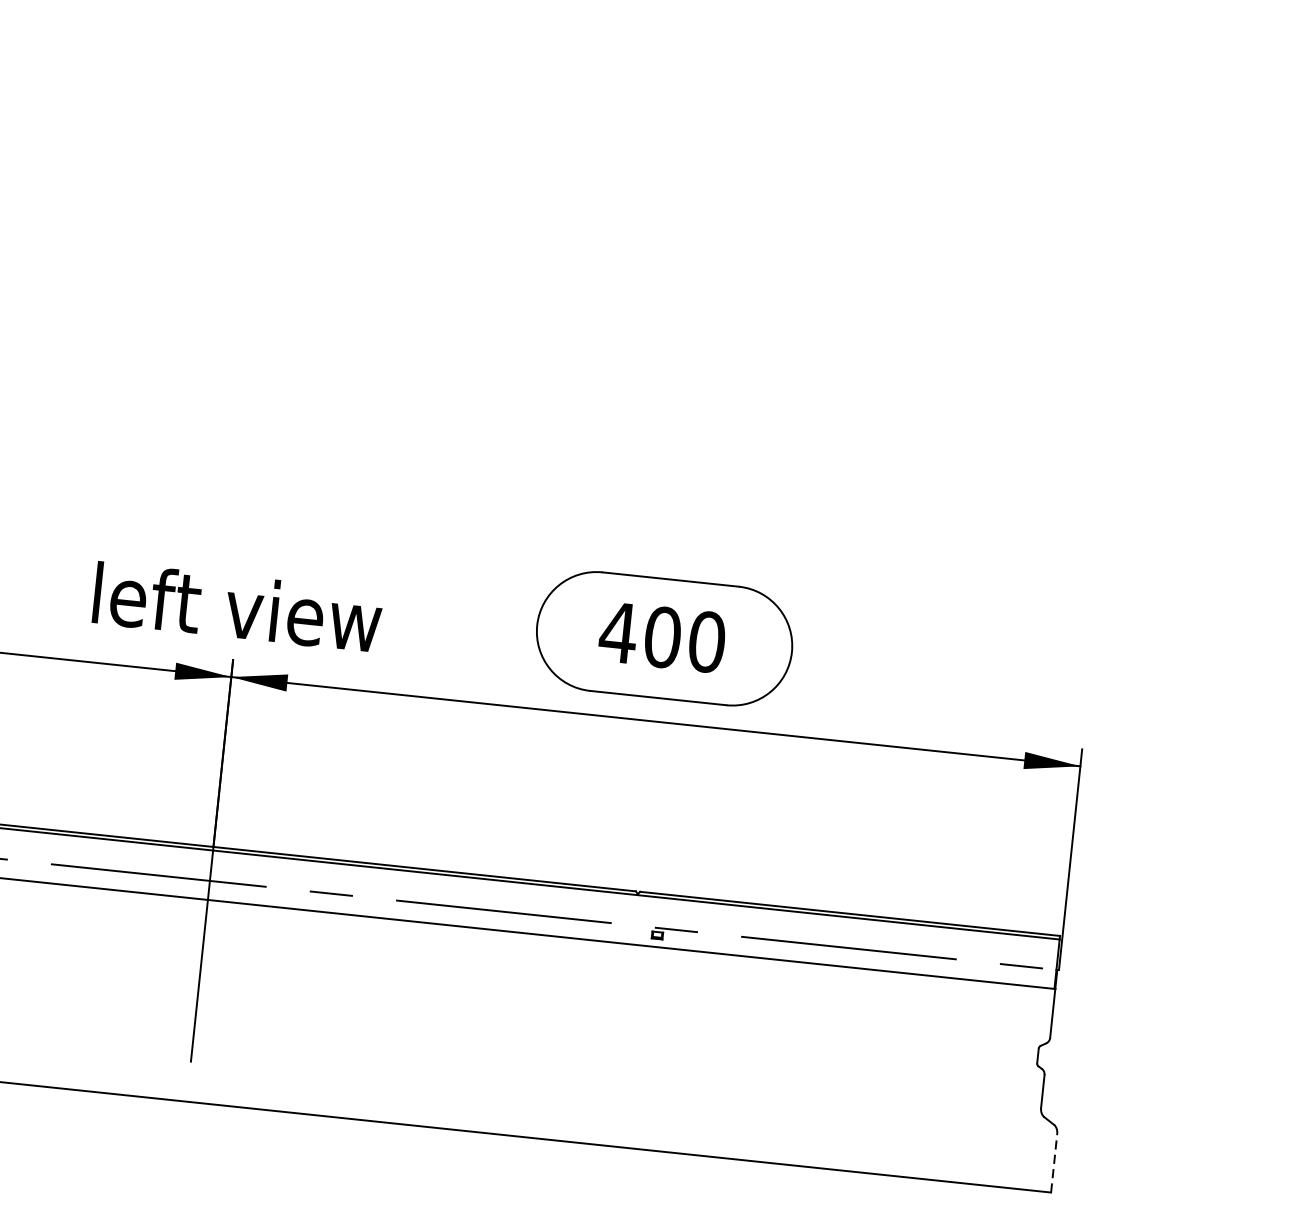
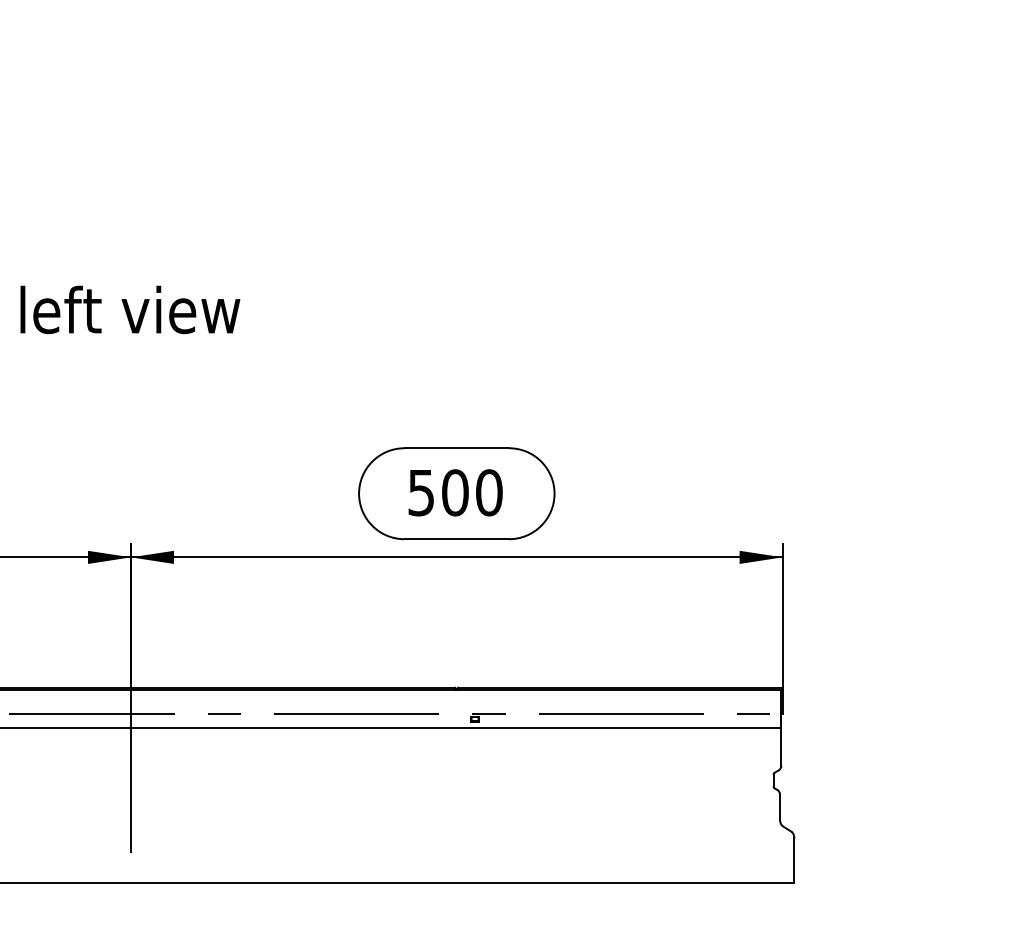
text: (238, 606) -> (130, 309), moved
text: (618, 633) -> (421, 493), 400 -> 500
line: (1054, 1162) -> (794, 860), dashed -> solid

